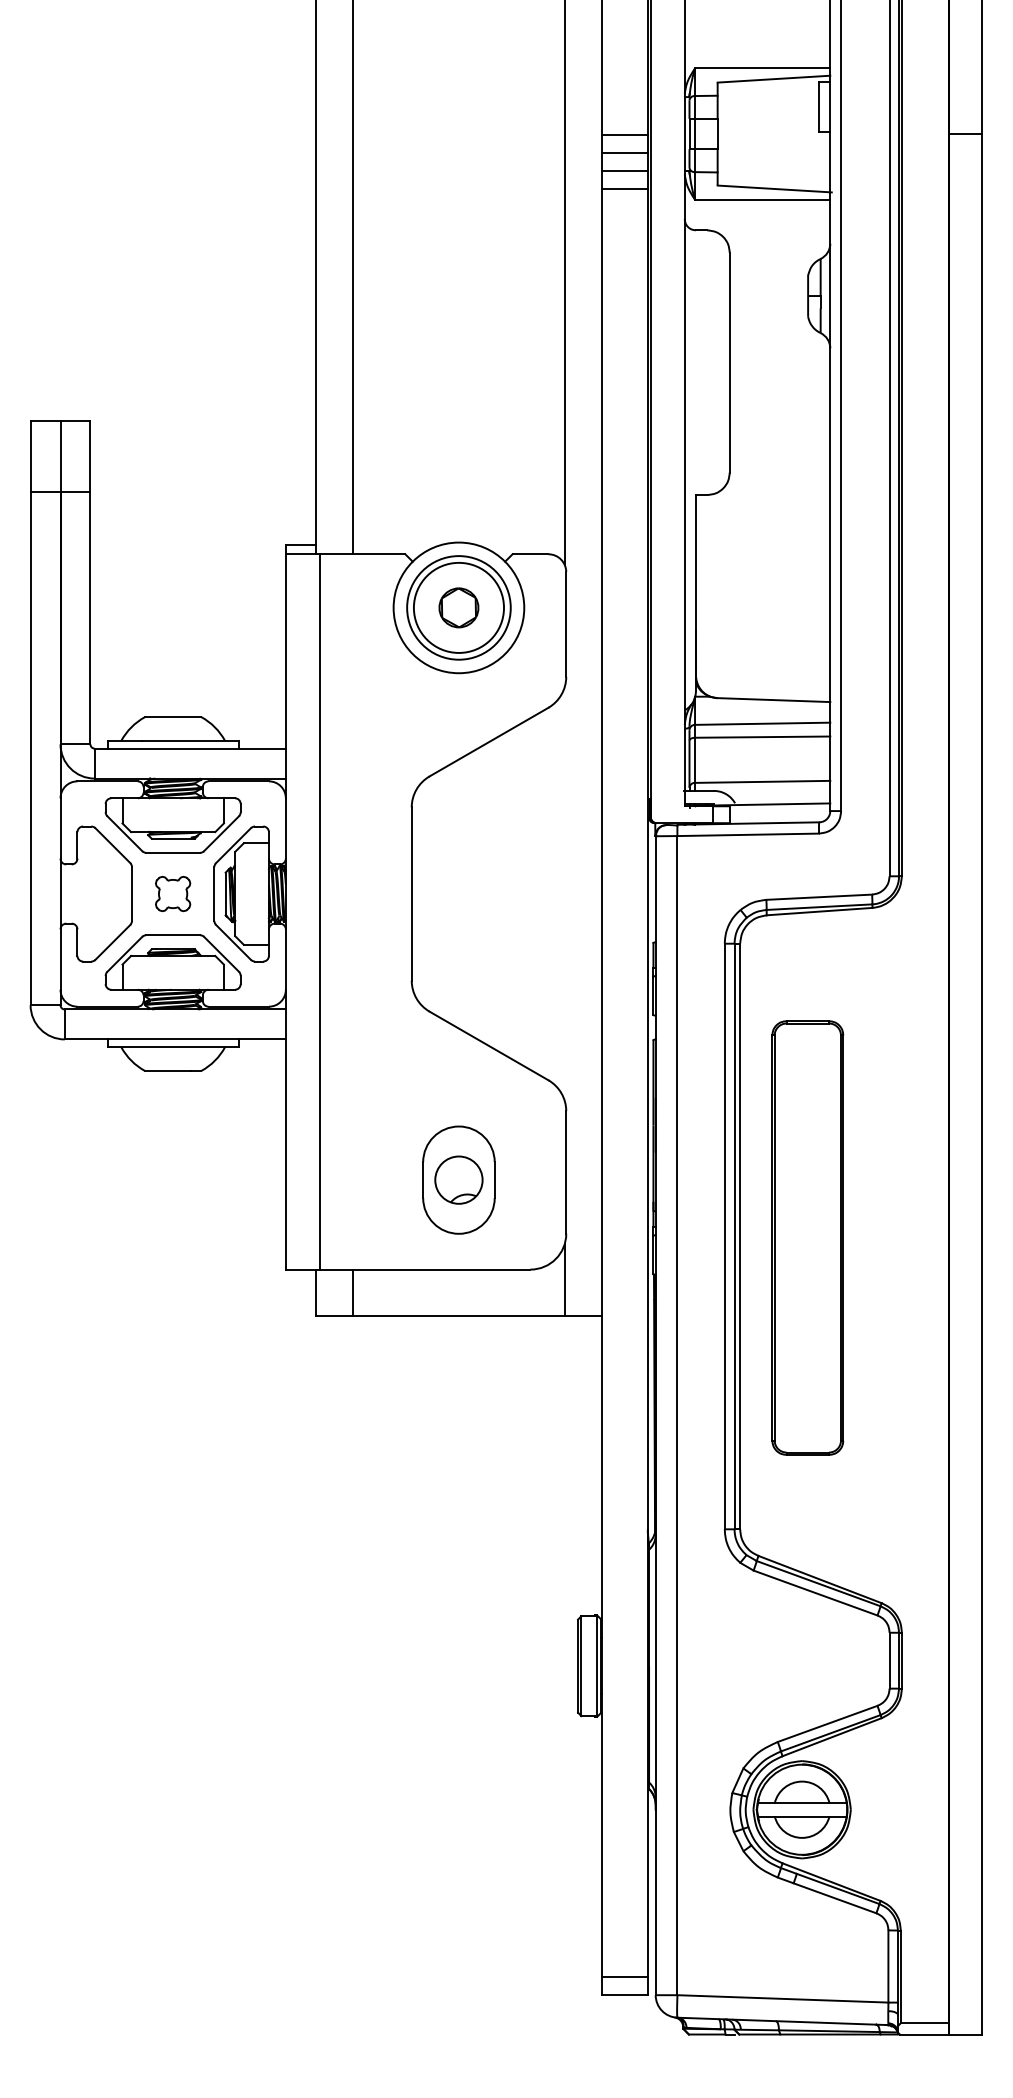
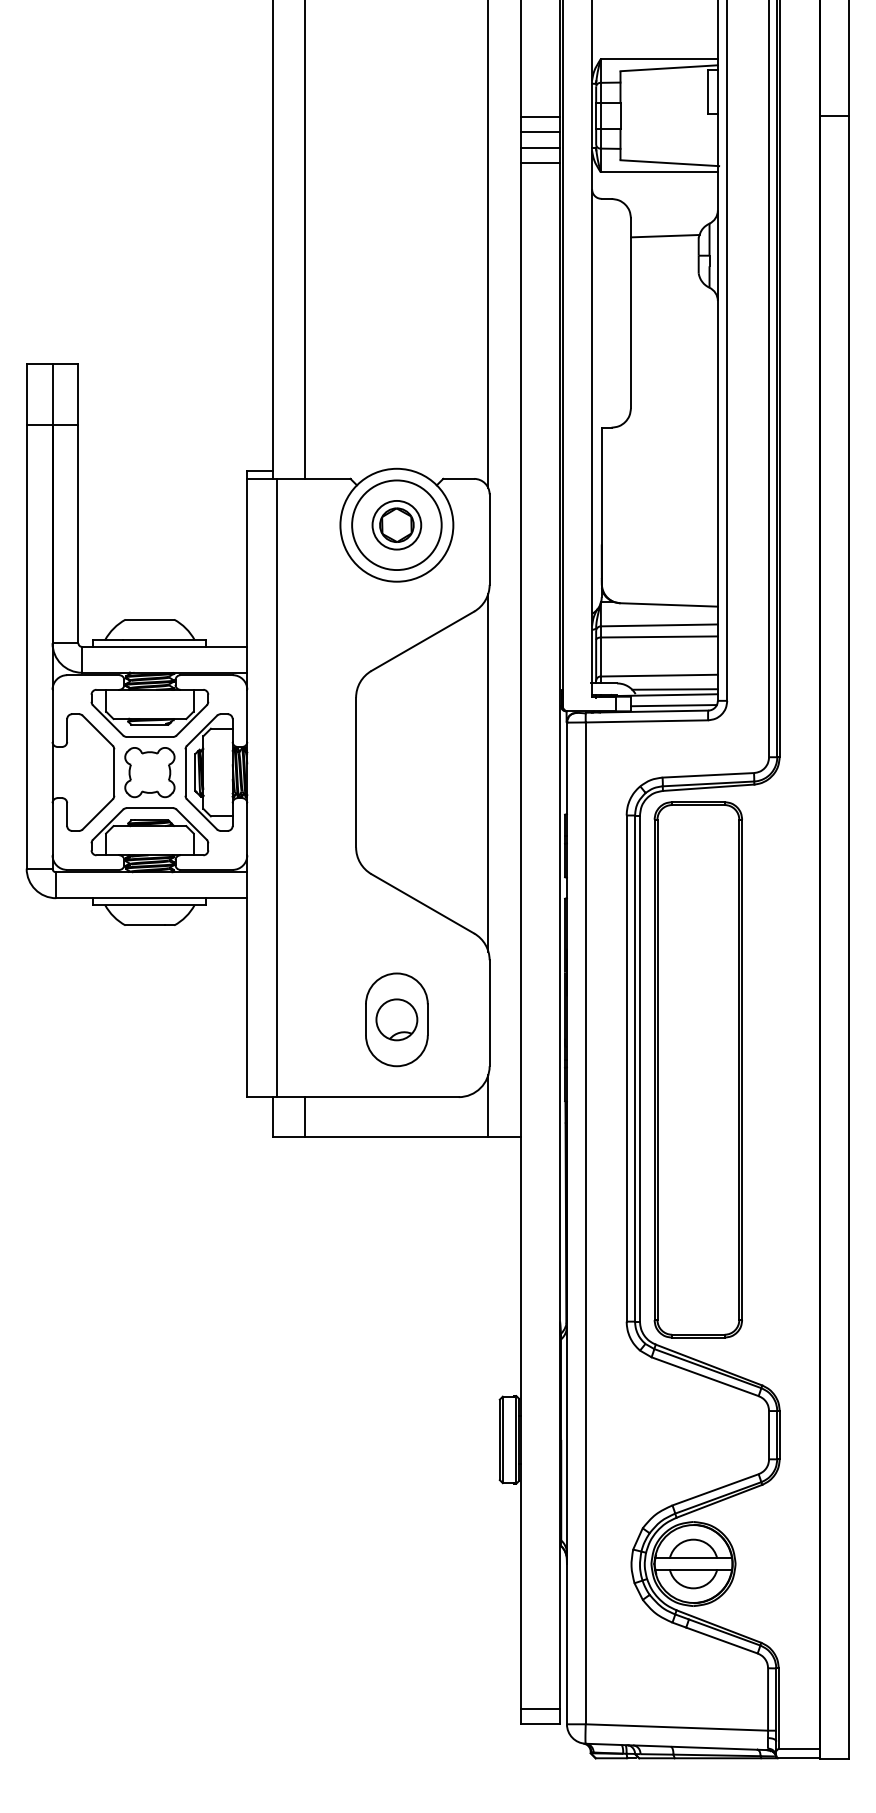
line: (769, 273) -> (665, 236), added
circle: (458, 607) -> (396, 524), size x0.62
line: (780, 797) -> (674, 689), added
line: (779, 816) -> (673, 705), added
part: (172, 893) -> (149, 772), size x1.67
line: (564, 893) -> (488, 772), added
part: (807, 1237) -> (698, 1069), size x1.43

